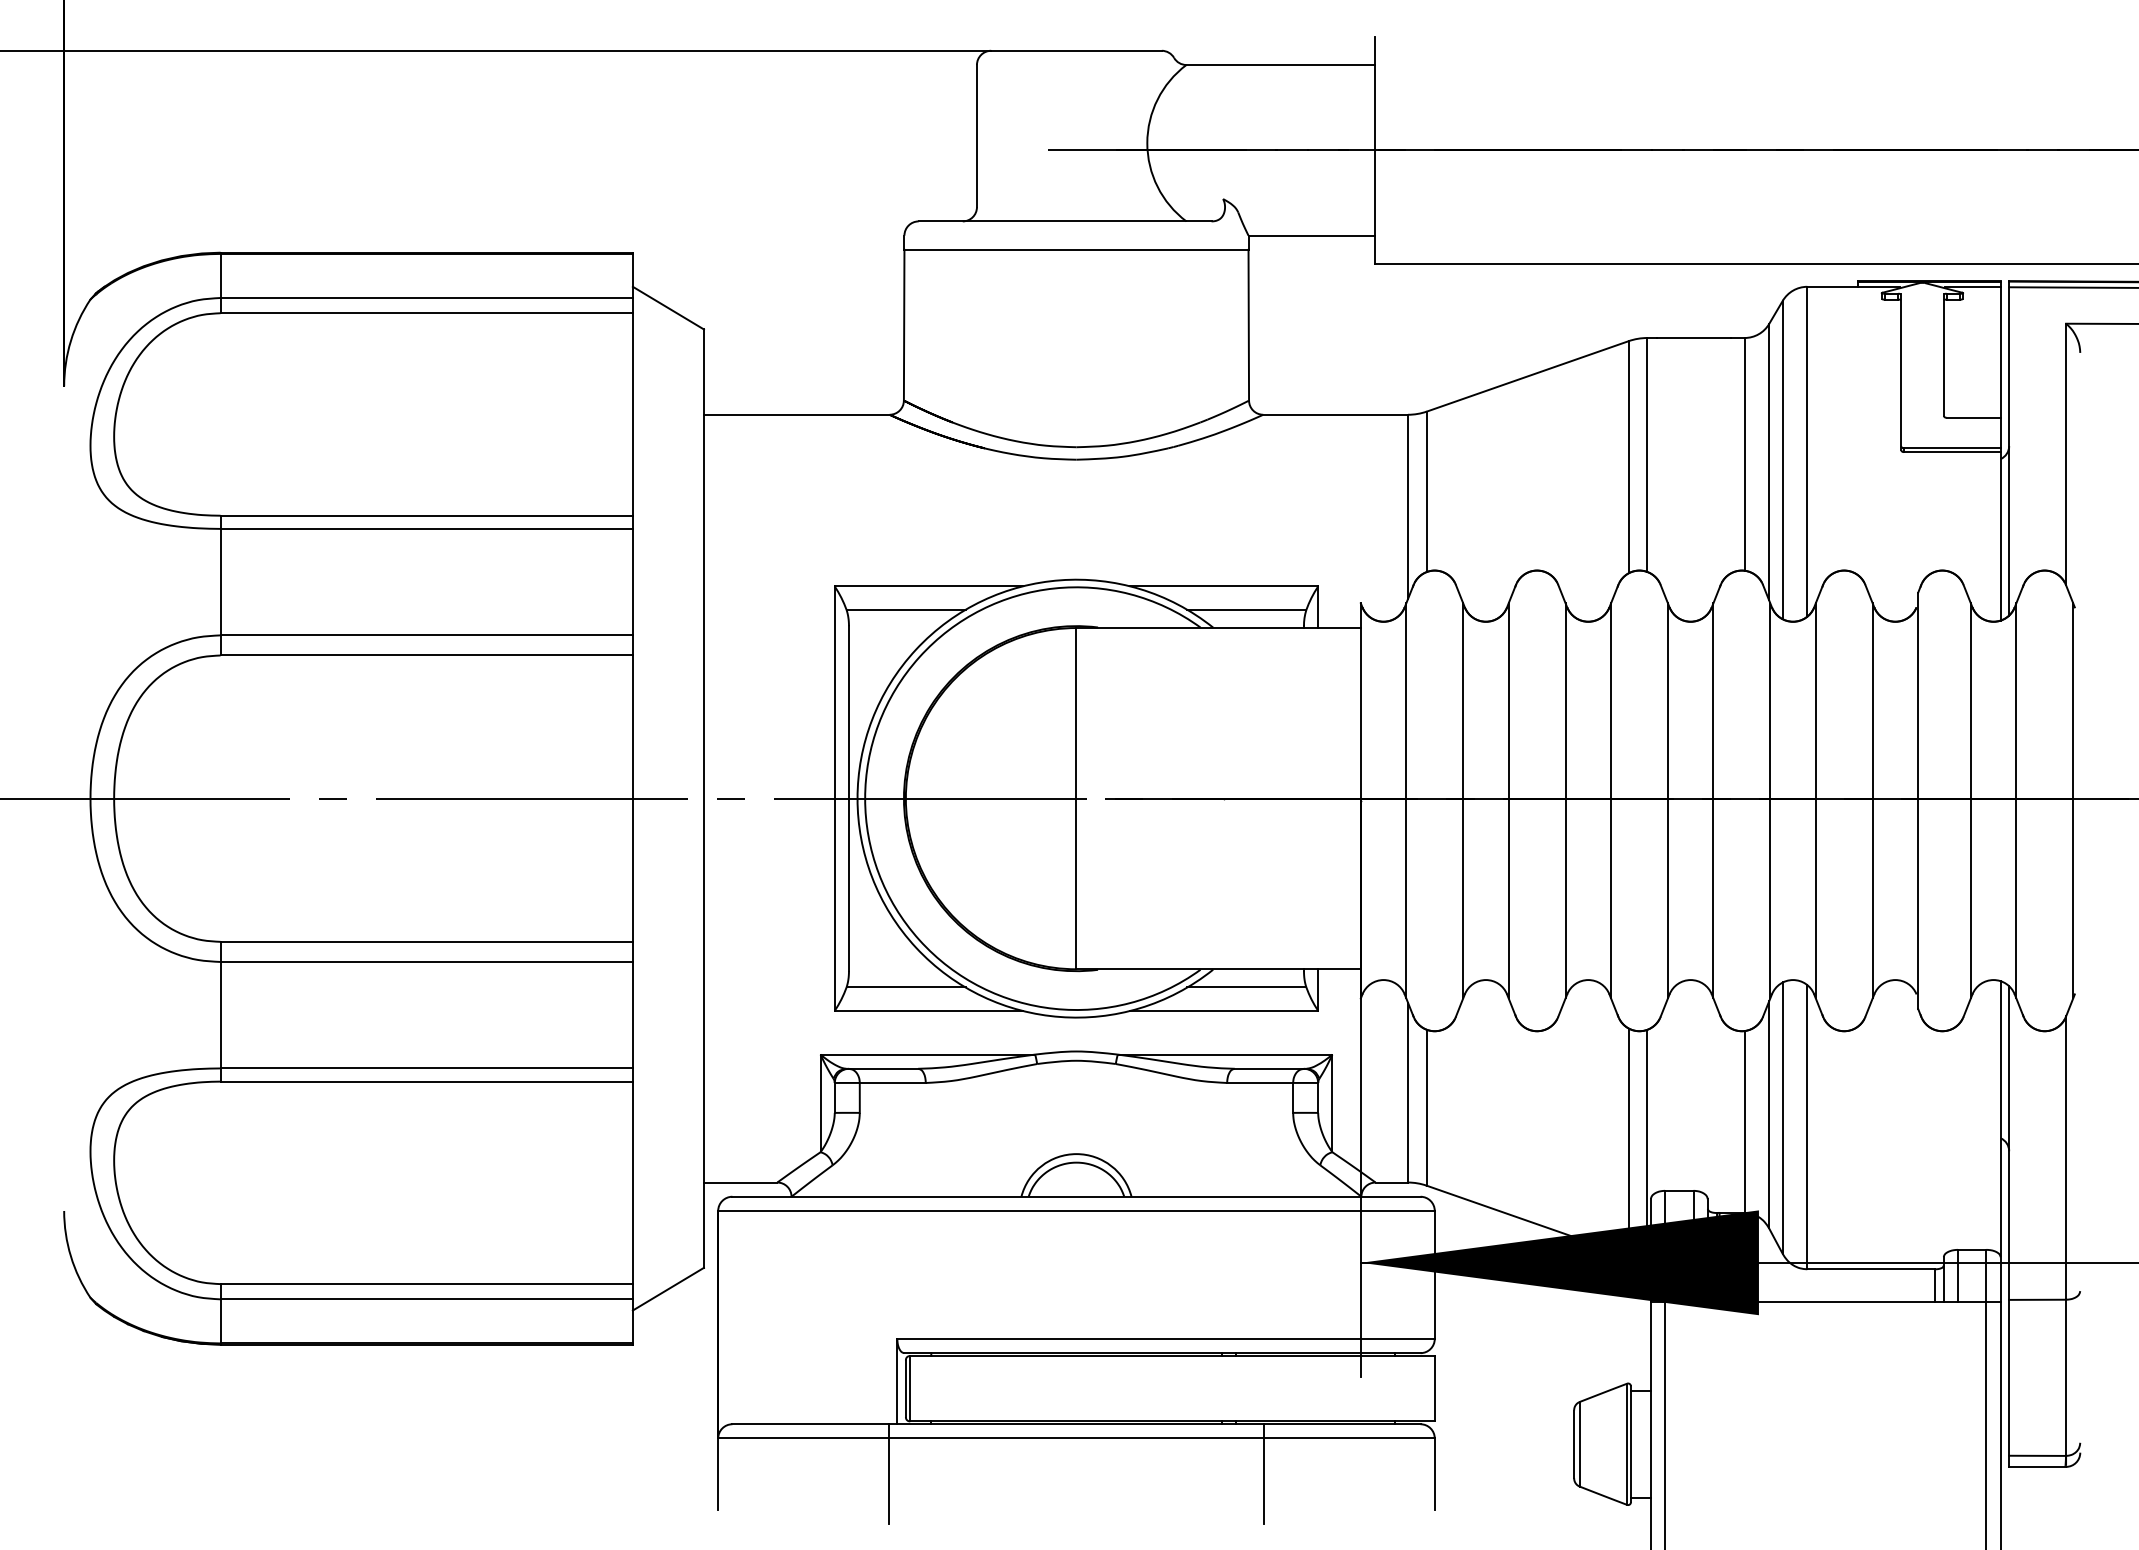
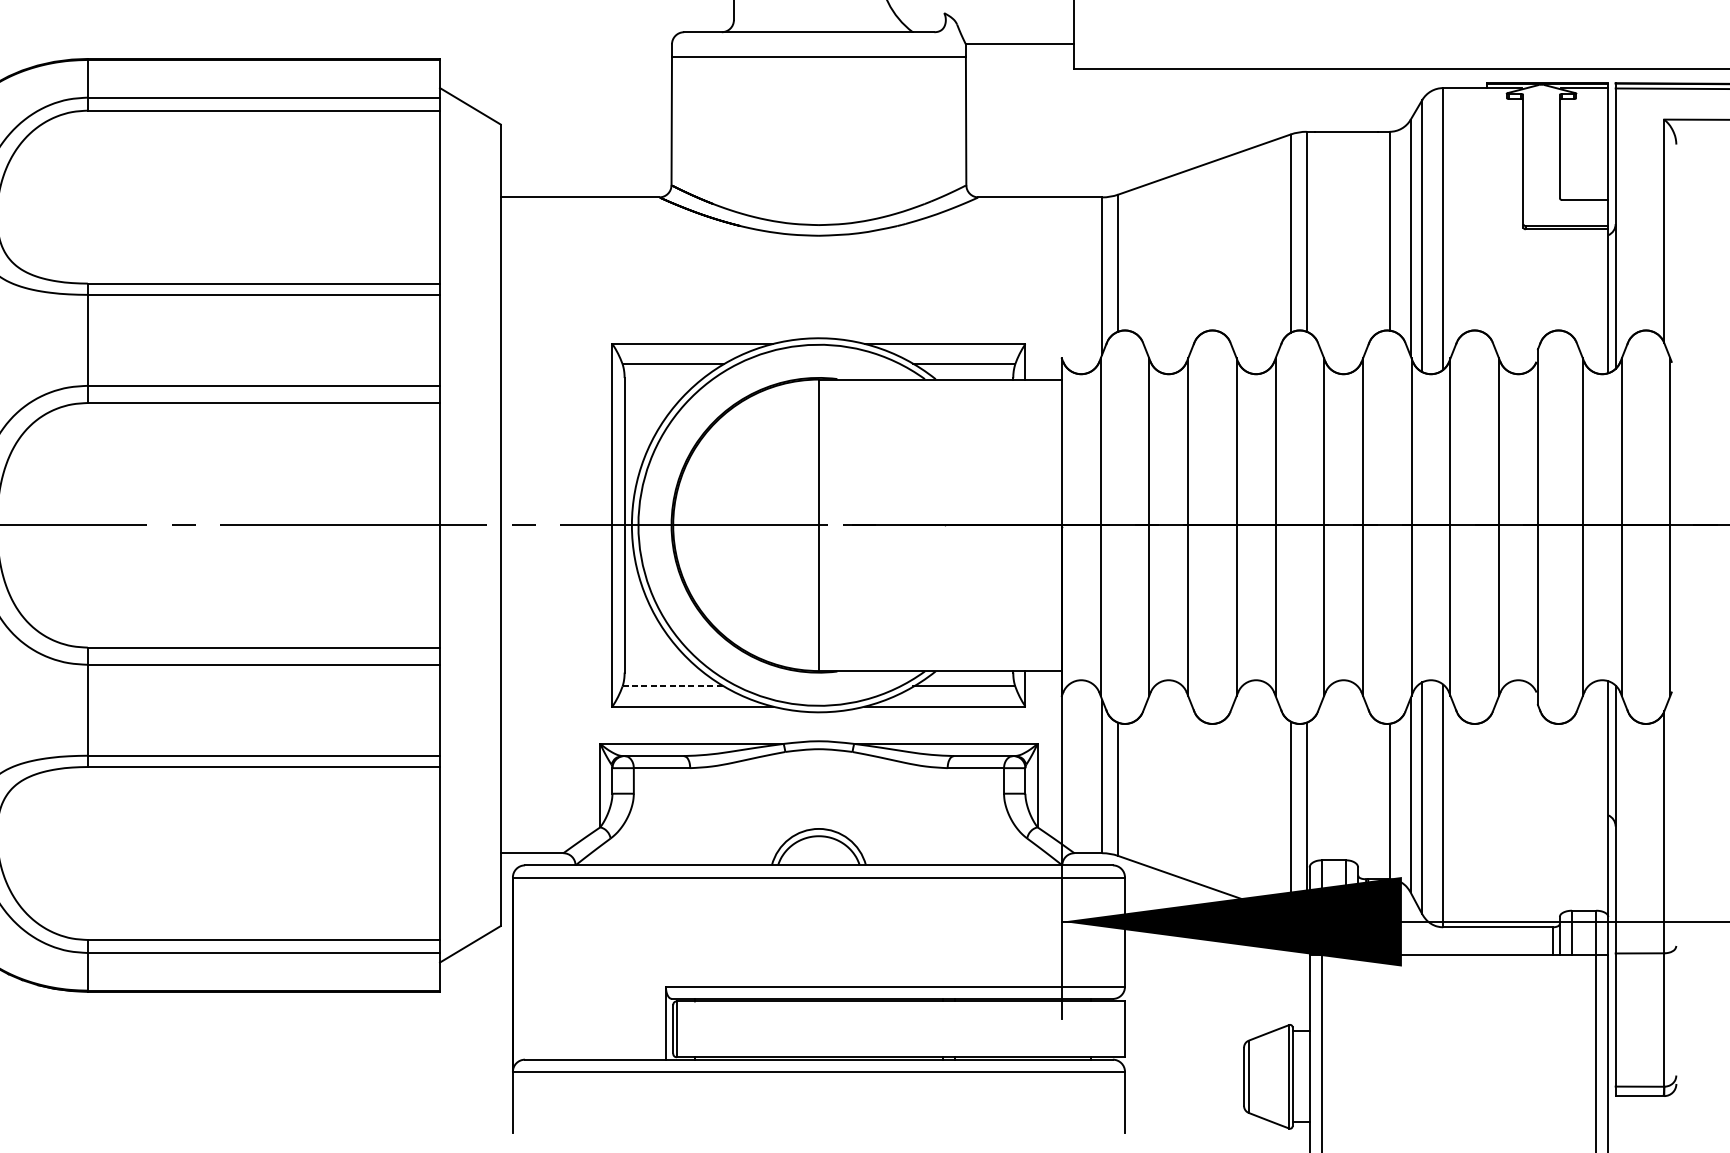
line: (906, 987) -> (673, 686), solid -> dashed
line: (888, 1473) -> (658, 1101), removed
line: (1264, 1473) -> (979, 1101), removed

